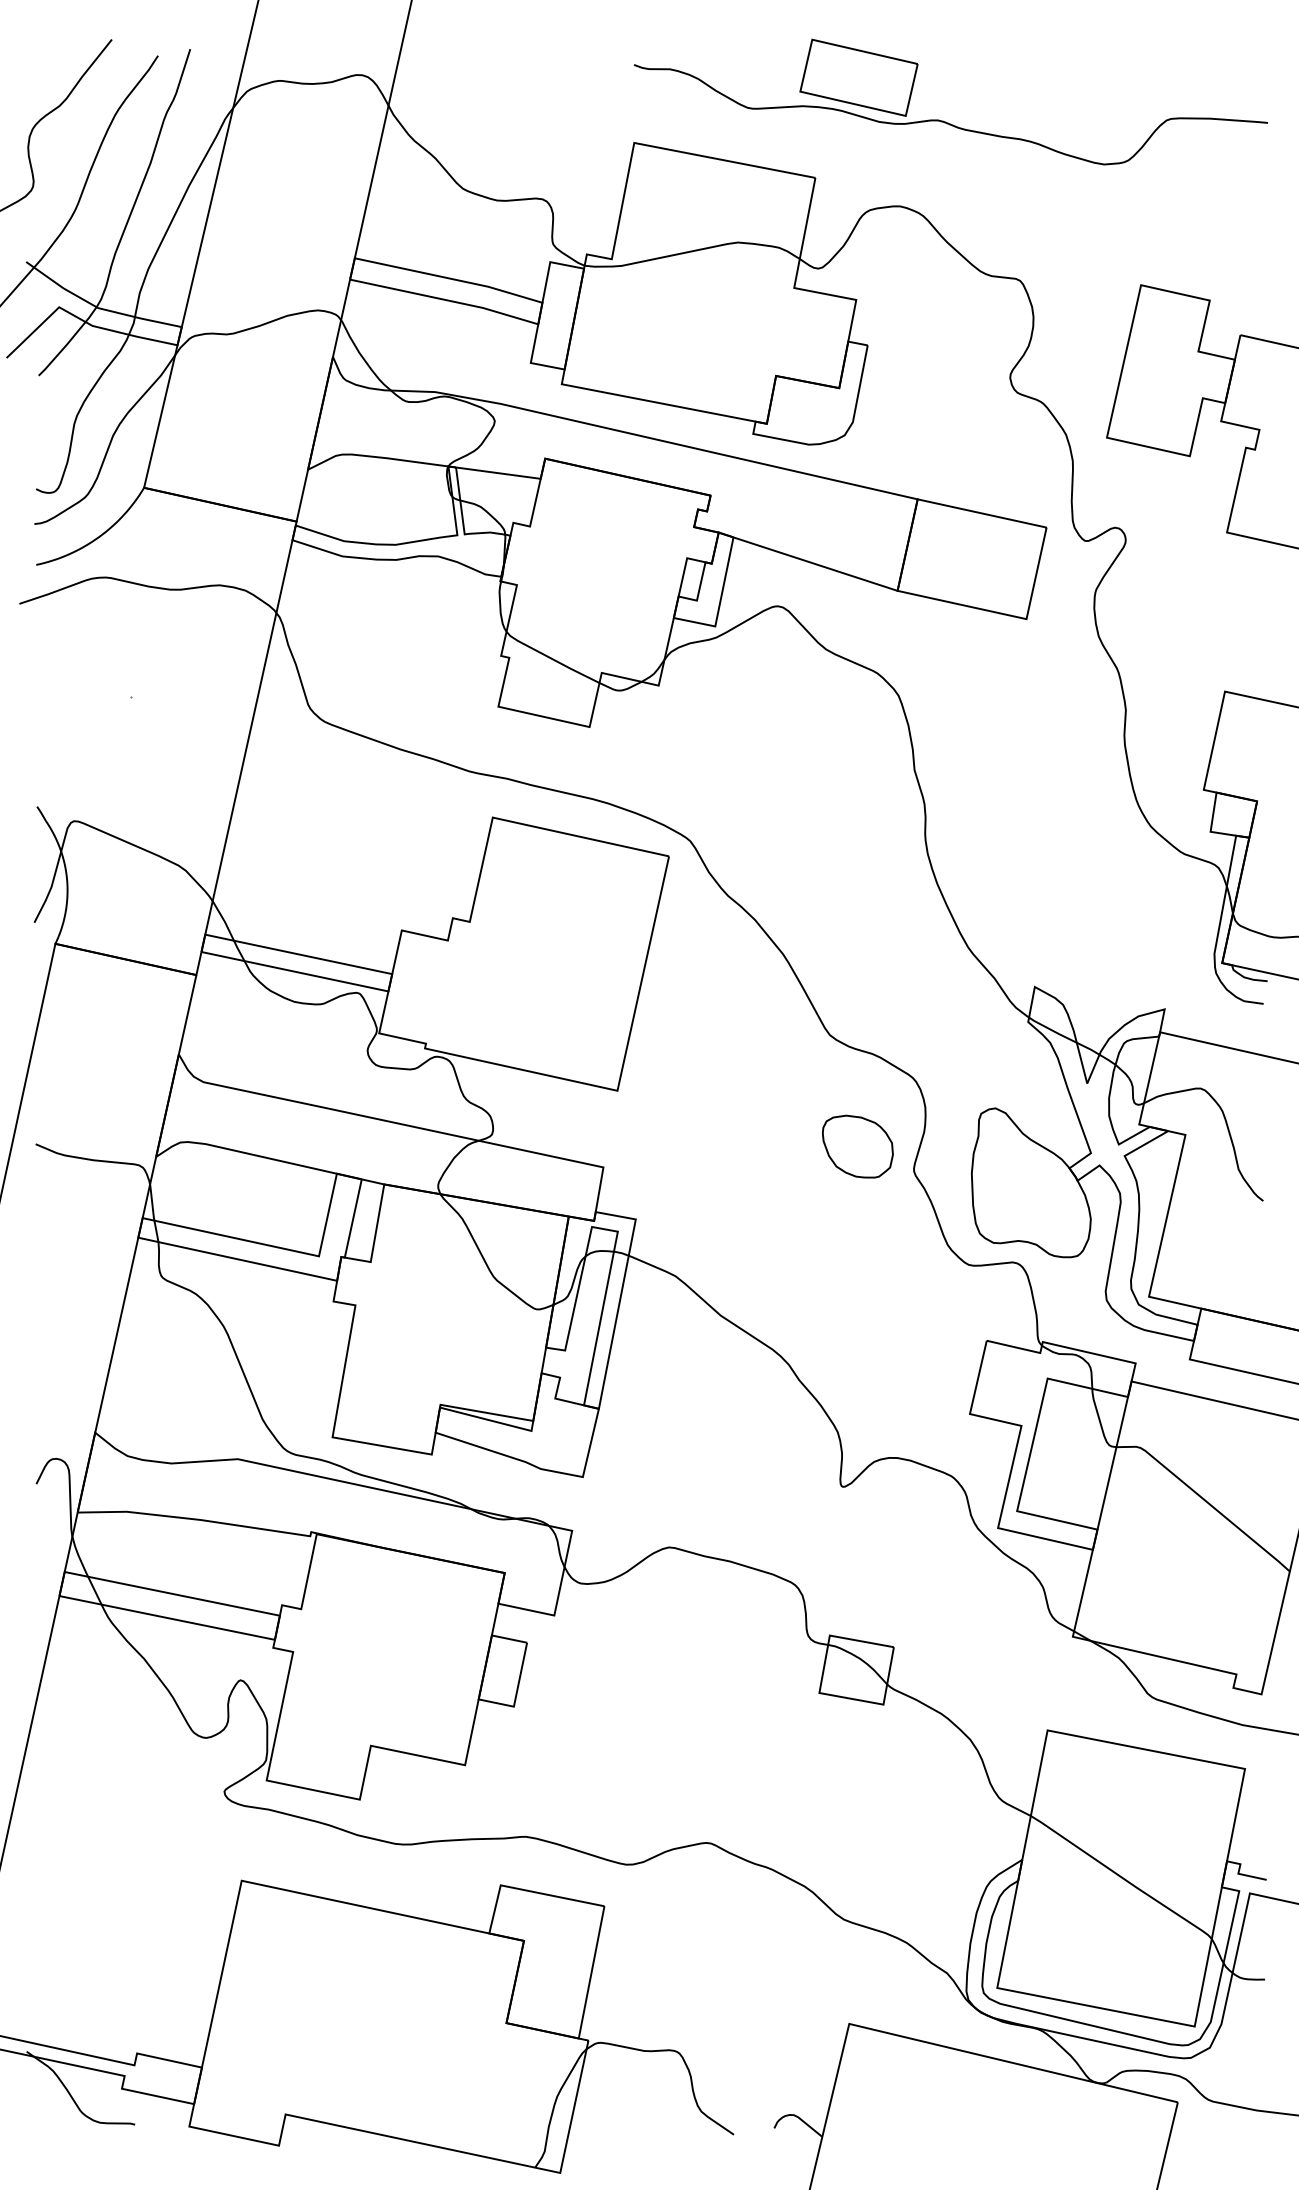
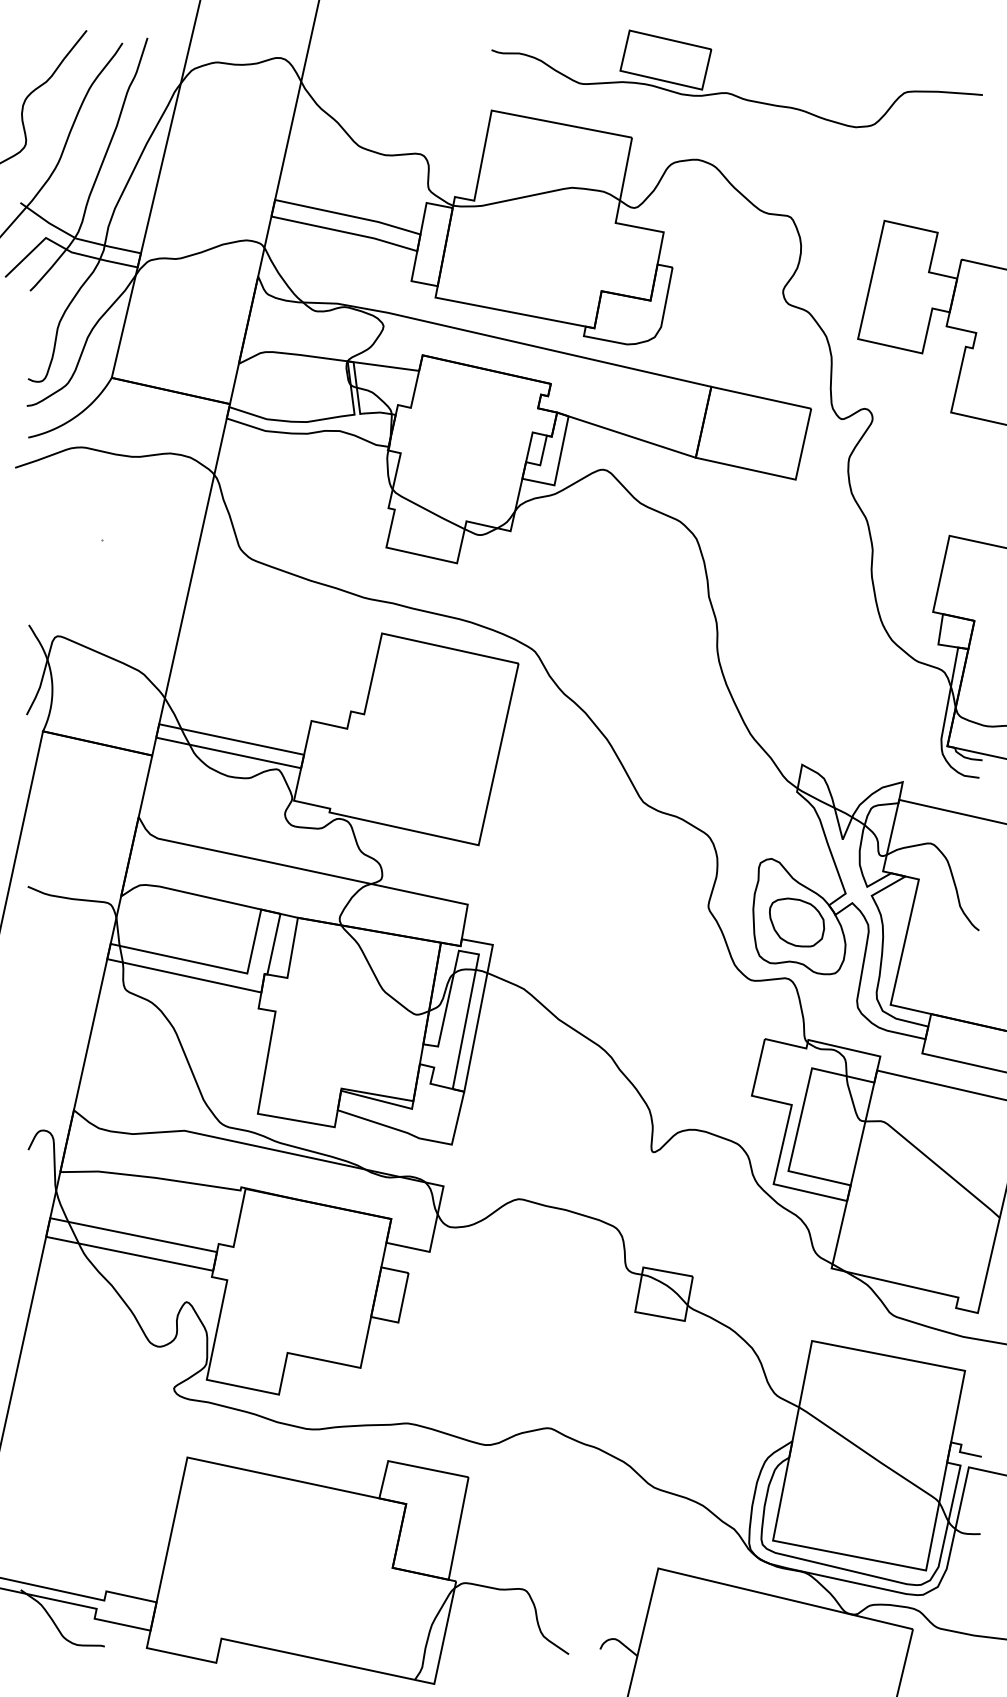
part: (858, 1146) -> (797, 922), moved

